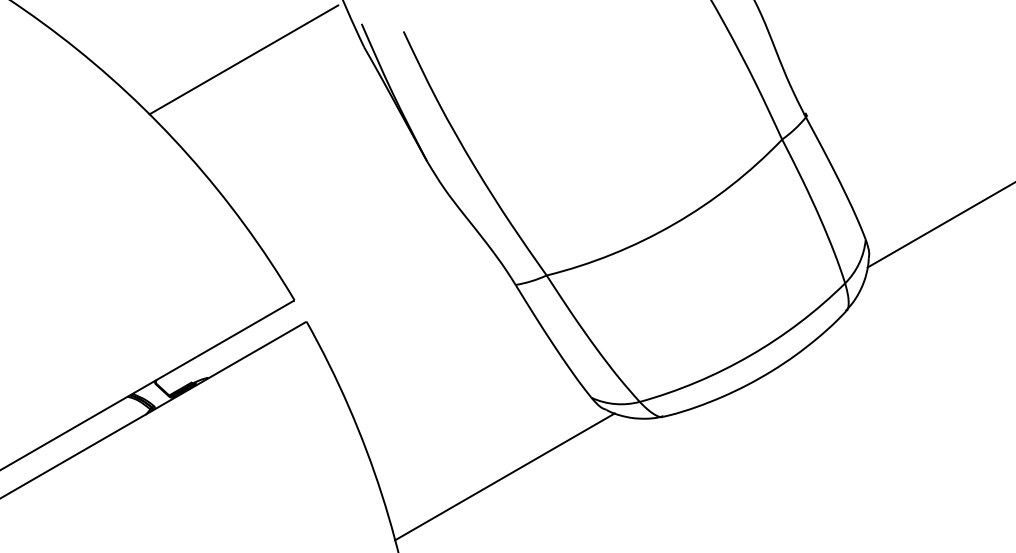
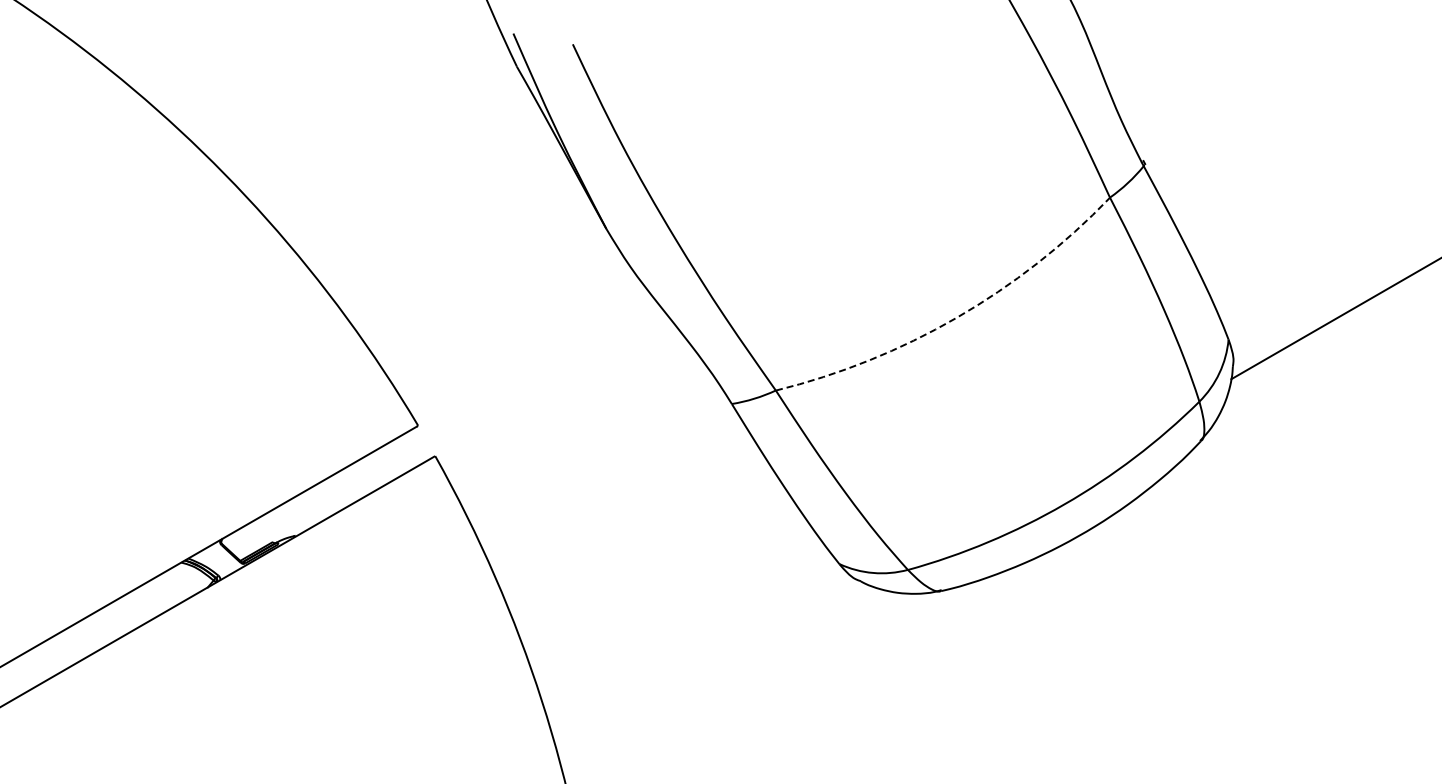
line: (244, 59) -> (346, 84), removed
arc: (673, 223) -> (956, 317), solid -> dashed
line: (504, 477) -> (716, 676), removed

